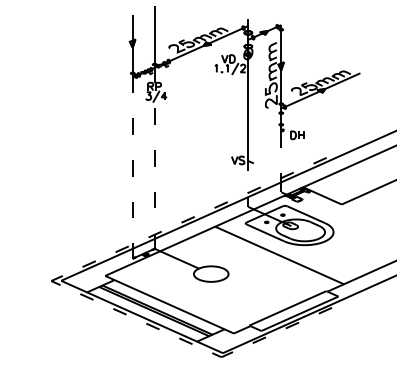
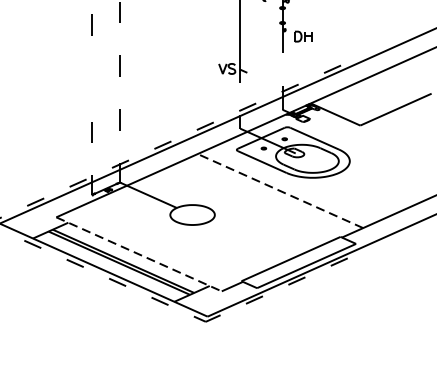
line: (132, 168) -> (91, 79), removed
line: (279, 255) -> (280, 191), solid -> dashed
line: (170, 304) -> (140, 254), solid -> dashed

